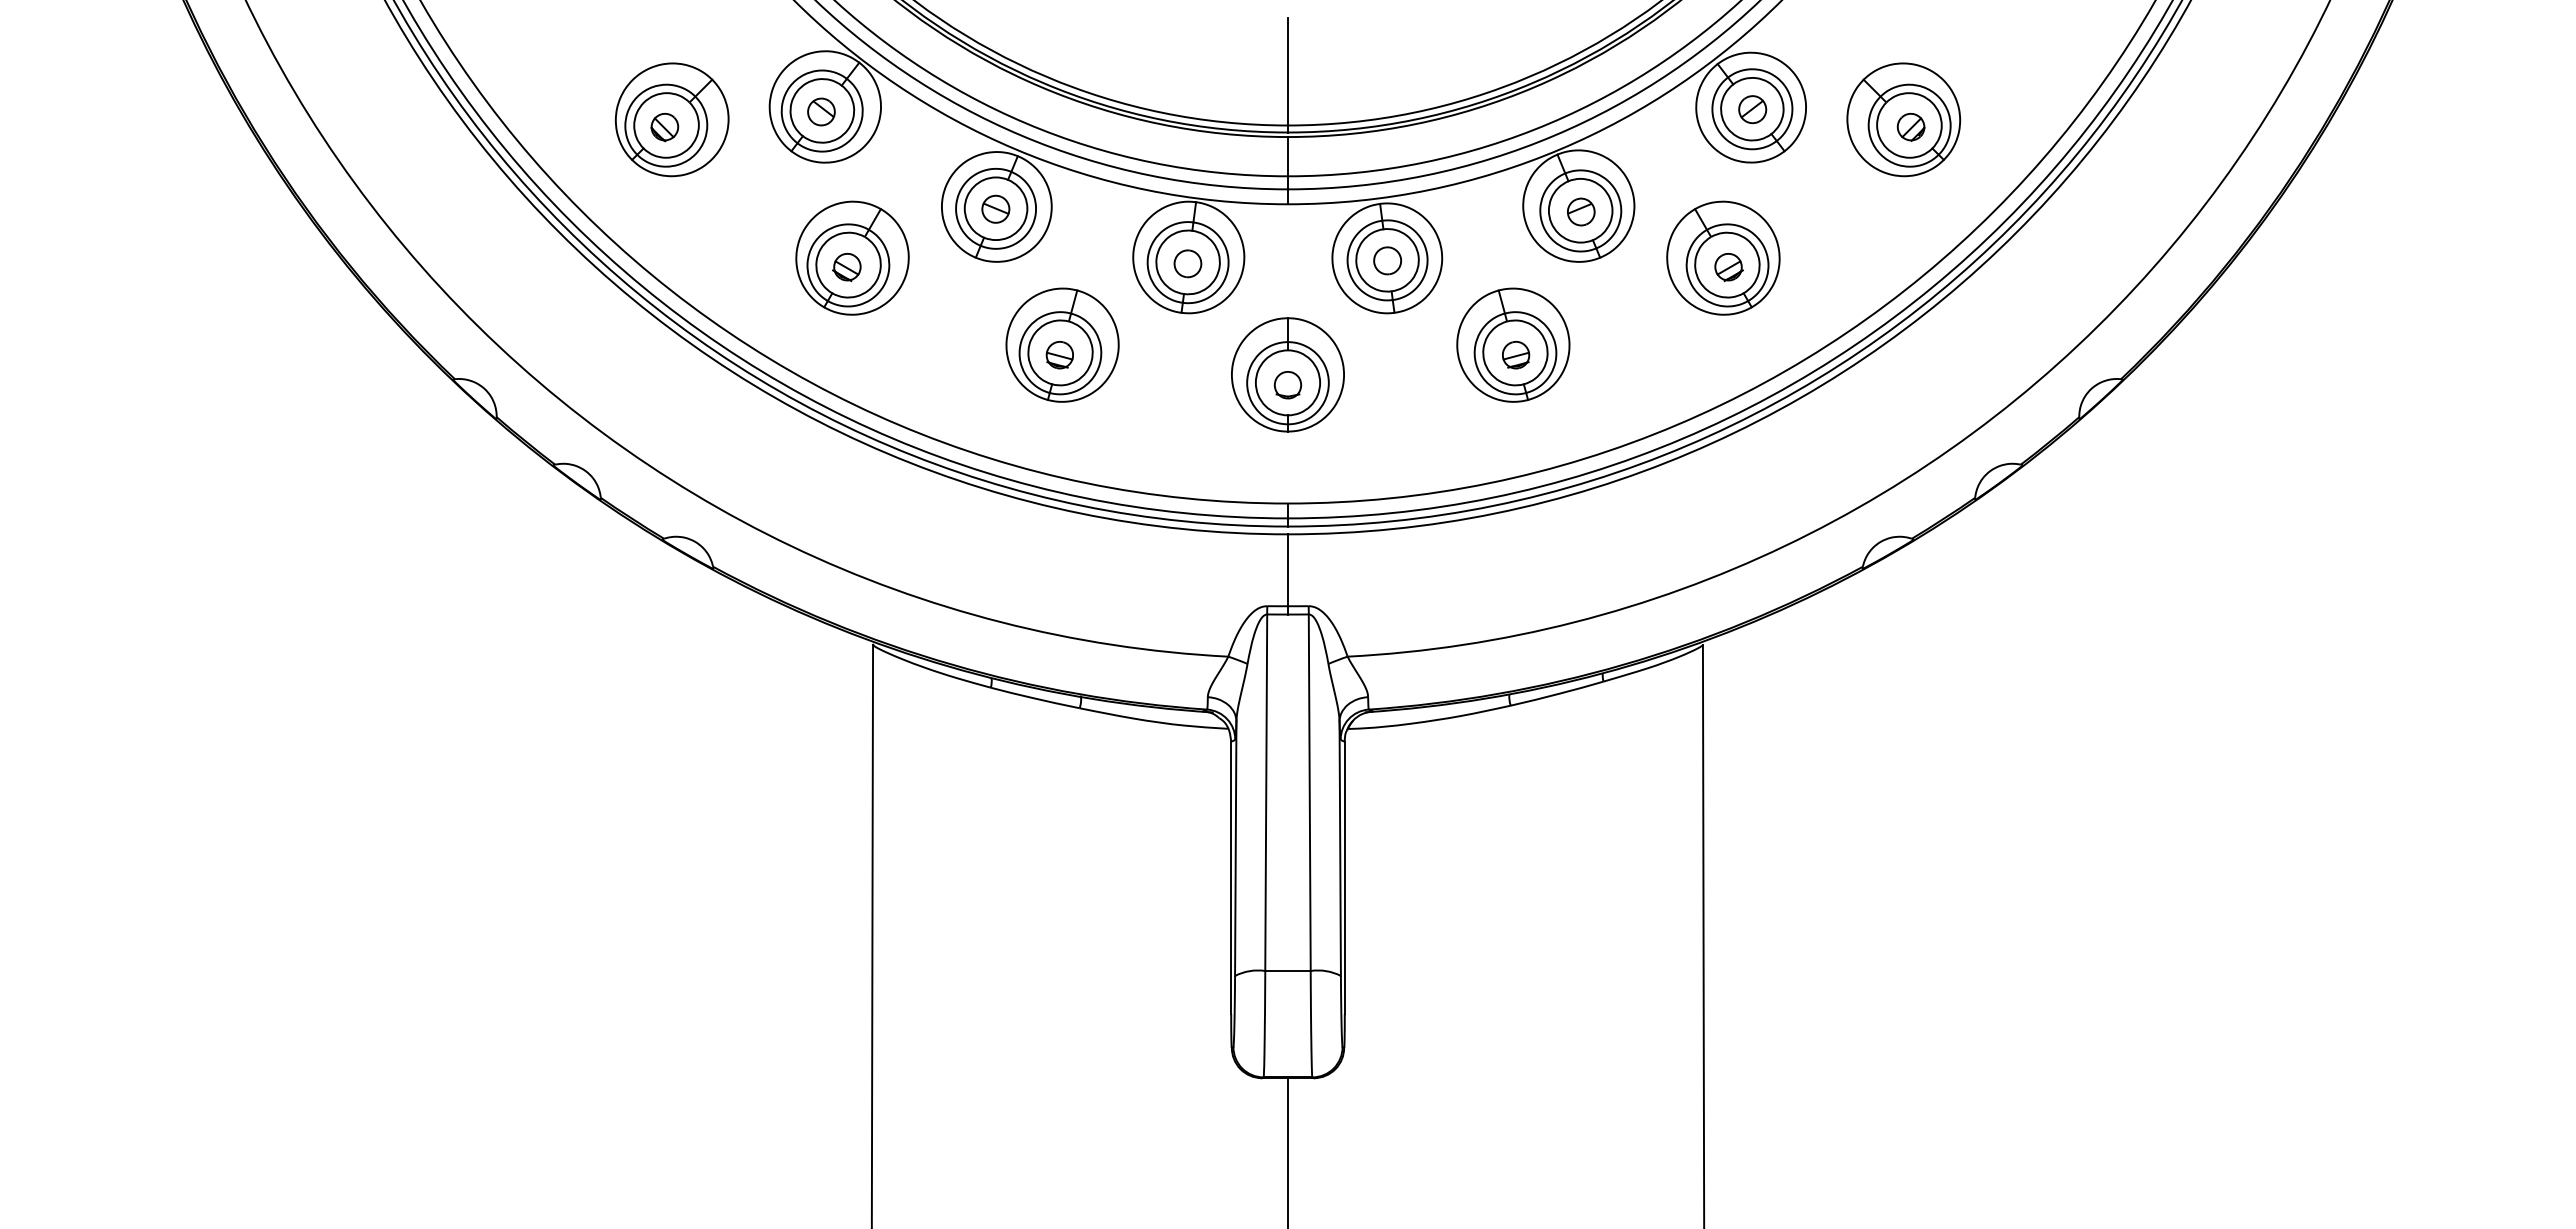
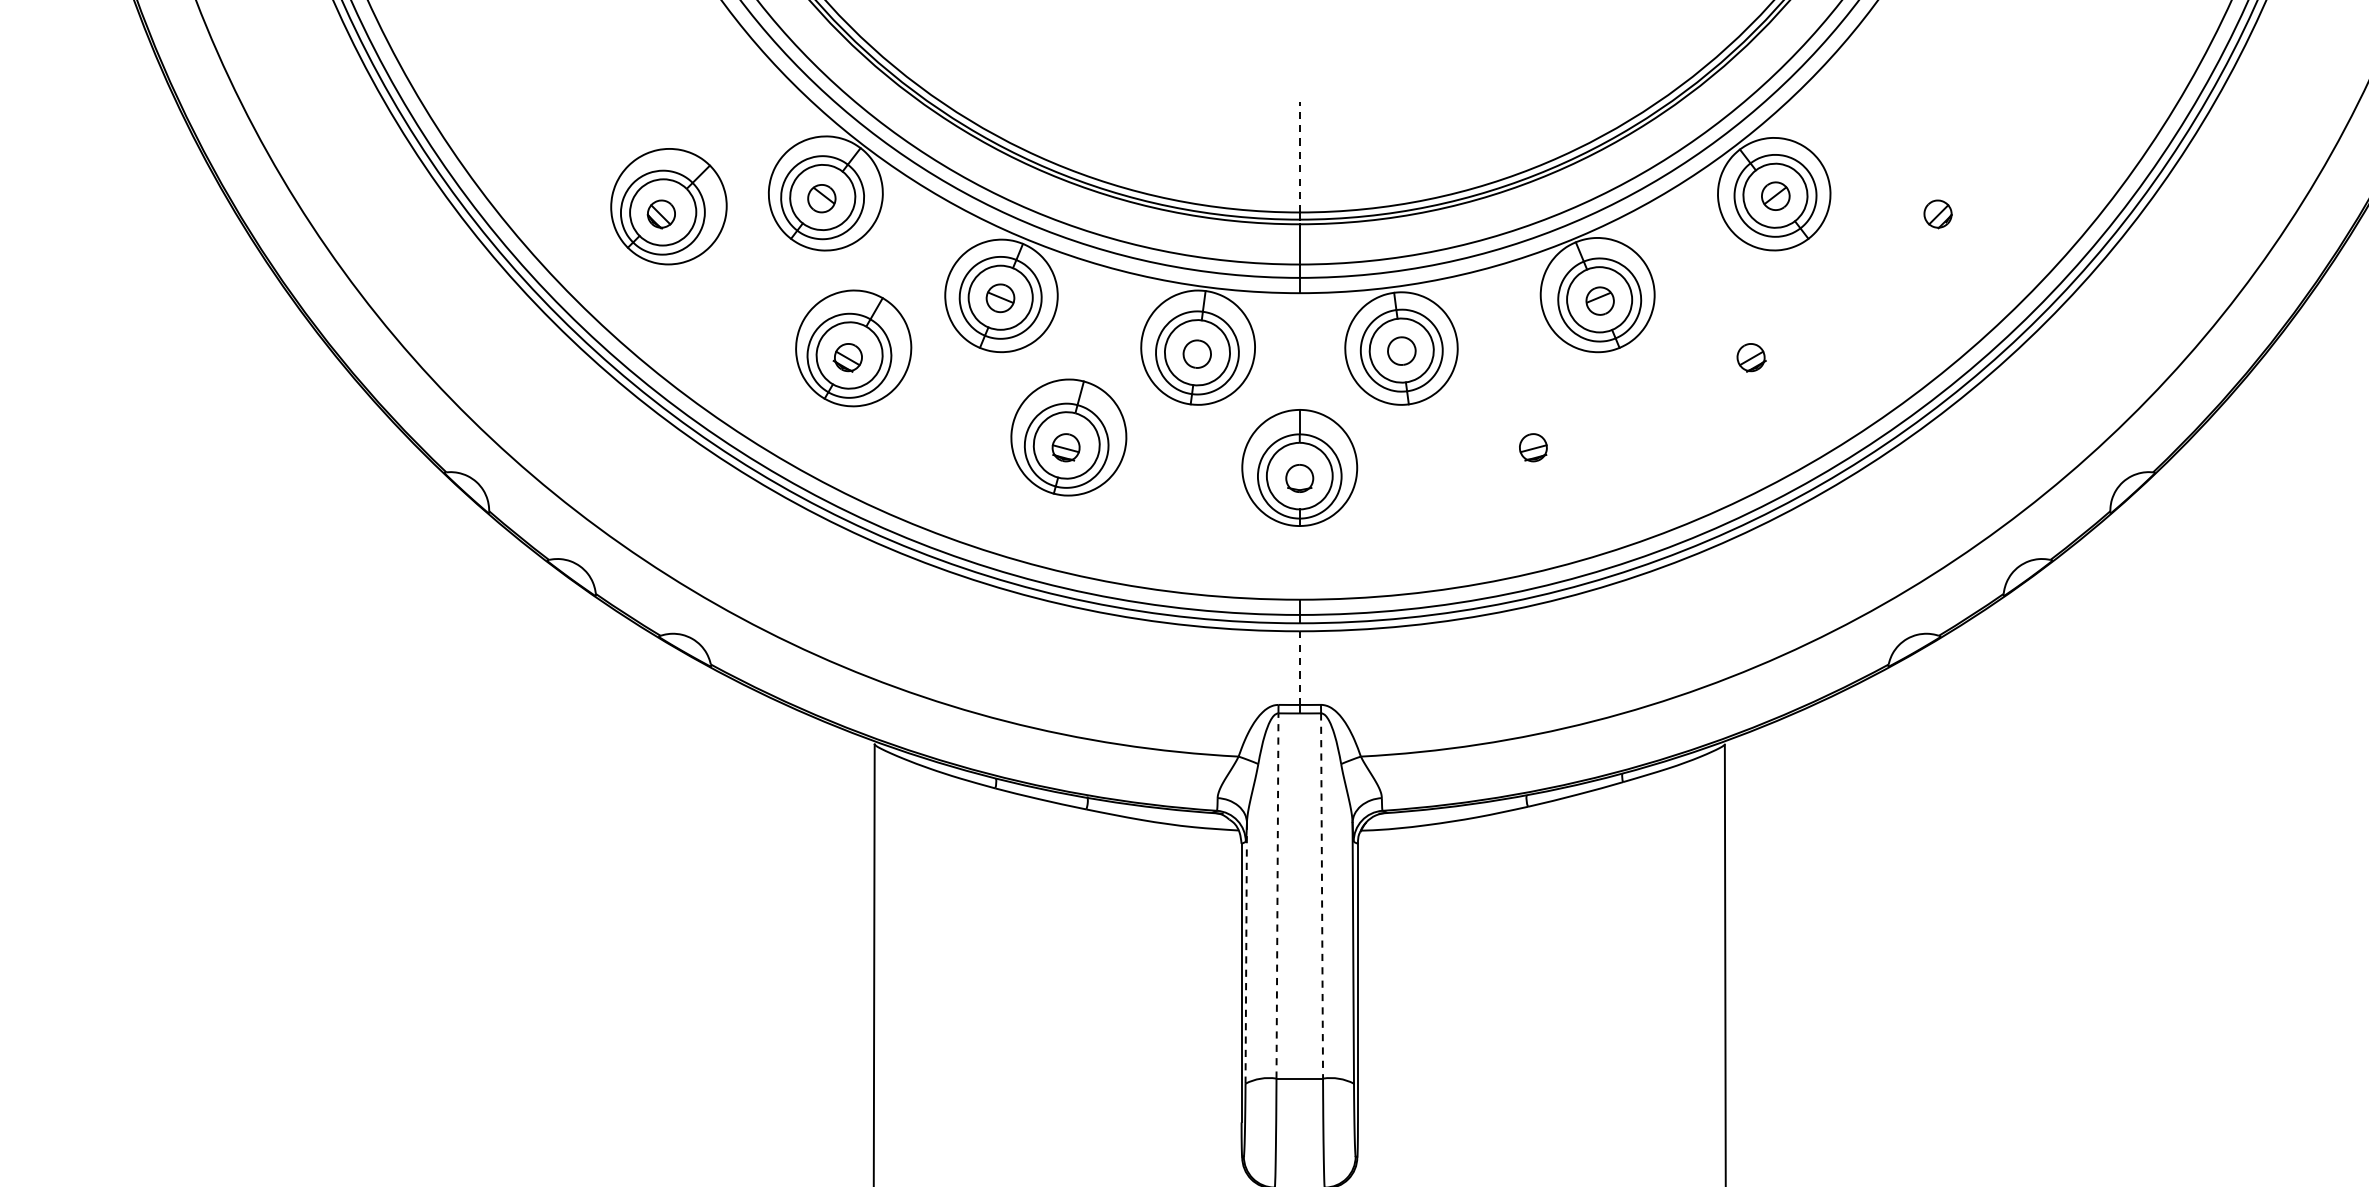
line: (1288, 71) -> (1300, 157), solid -> dashed
part: (1903, 119) -> (1930, 206), removed
part: (1723, 257) -> (1745, 347), removed
part: (1513, 344) -> (1530, 436), removed
line: (1288, 570) -> (1300, 668), solid -> dashed
line: (1266, 792) -> (1277, 895), solid -> dashed
line: (1309, 793) -> (1321, 896), solid -> dashed
line: (1235, 848) -> (1245, 953), solid -> dashed

